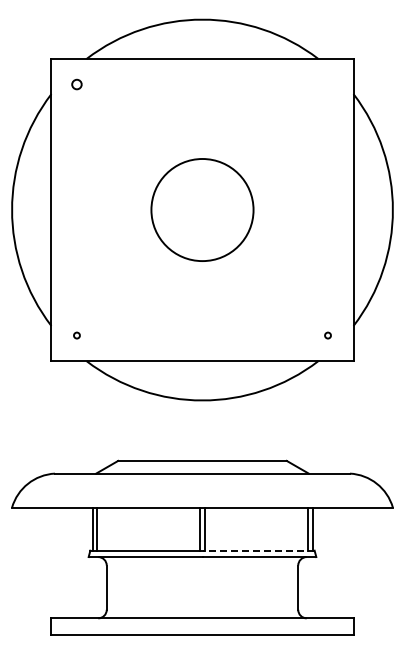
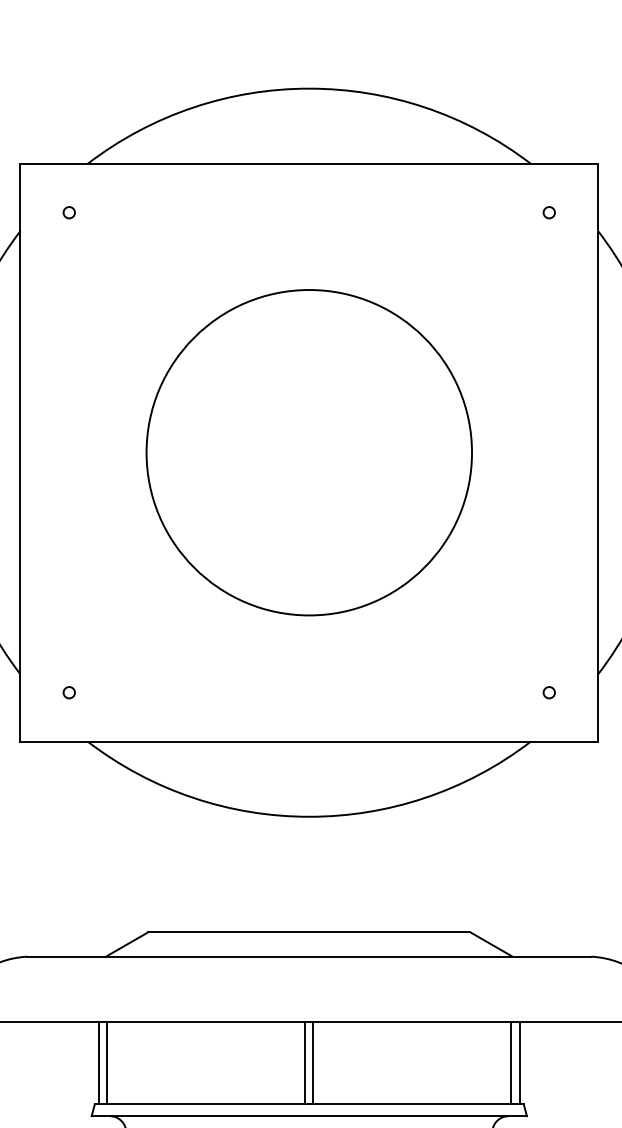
circle: (76, 84) -> (68, 212), size x0.62
circle: (327, 84) -> (548, 212), added
circle: (202, 209) -> (309, 451), size x1.67
line: (258, 550) -> (416, 1103), dashed -> solid

